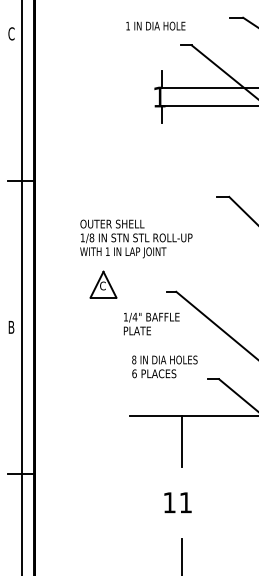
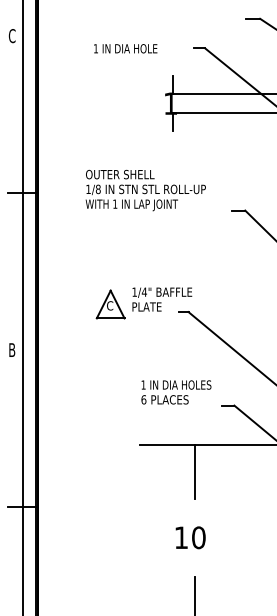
text: (155, 25) -> (125, 48), moved
text: (136, 238) -> (145, 190), moved
text: (151, 323) -> (162, 299), moved
text: (134, 359) -> (143, 384), 8 -> 1
text: (185, 502) -> (198, 537), 11 -> 10

